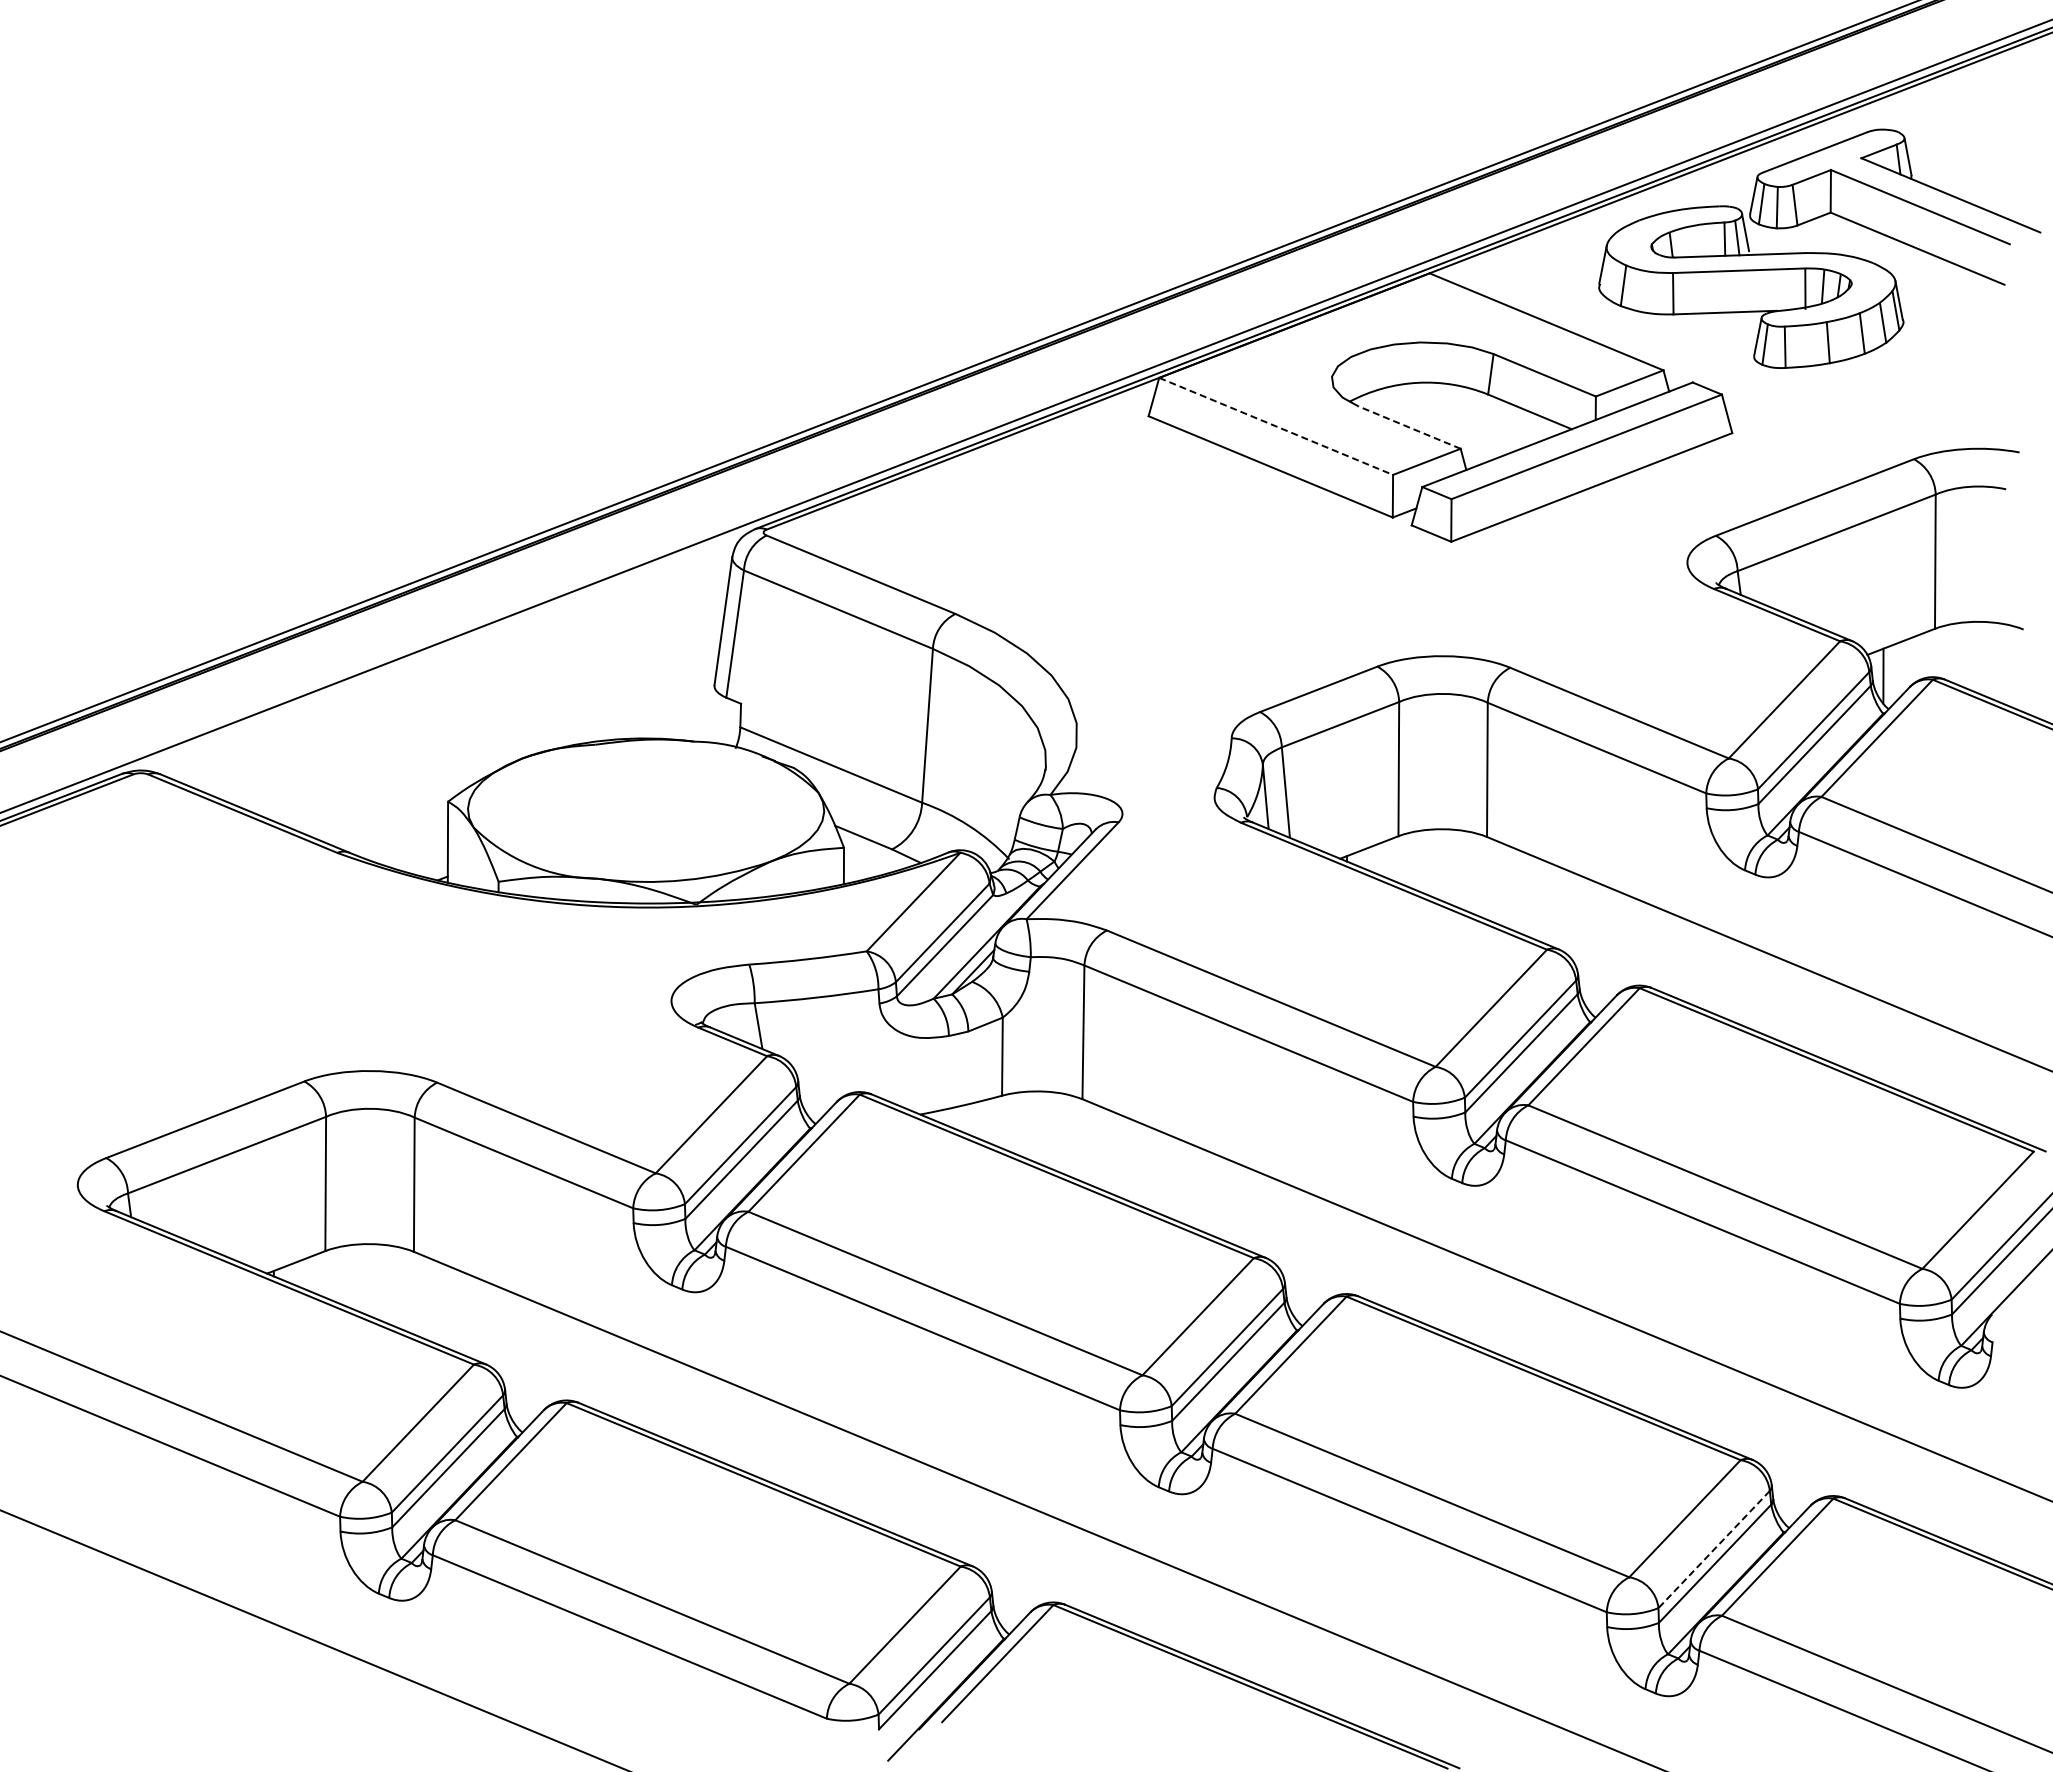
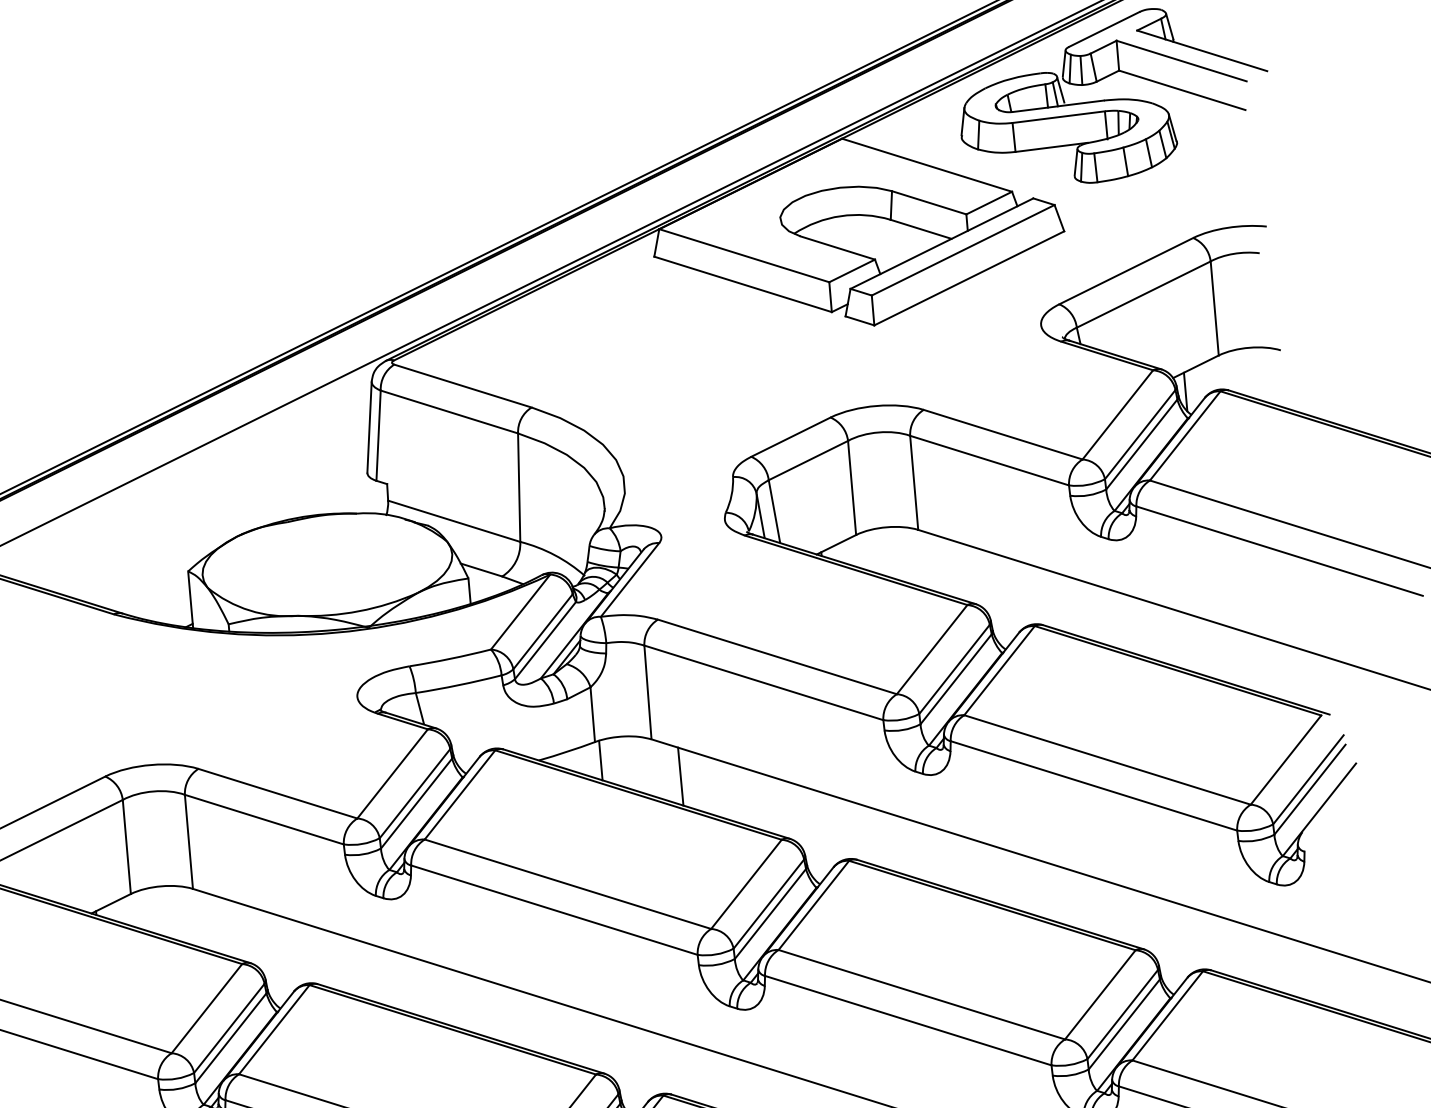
line: (1276, 426) -> (744, 255), dashed -> solid
line: (1409, 427) -> (837, 247), dashed -> solid
line: (1007, 1122) -> (600, 760), added
line: (1118, 1155) -> (680, 776), added
line: (1714, 1549) -> (1122, 1014), dashed -> solid

